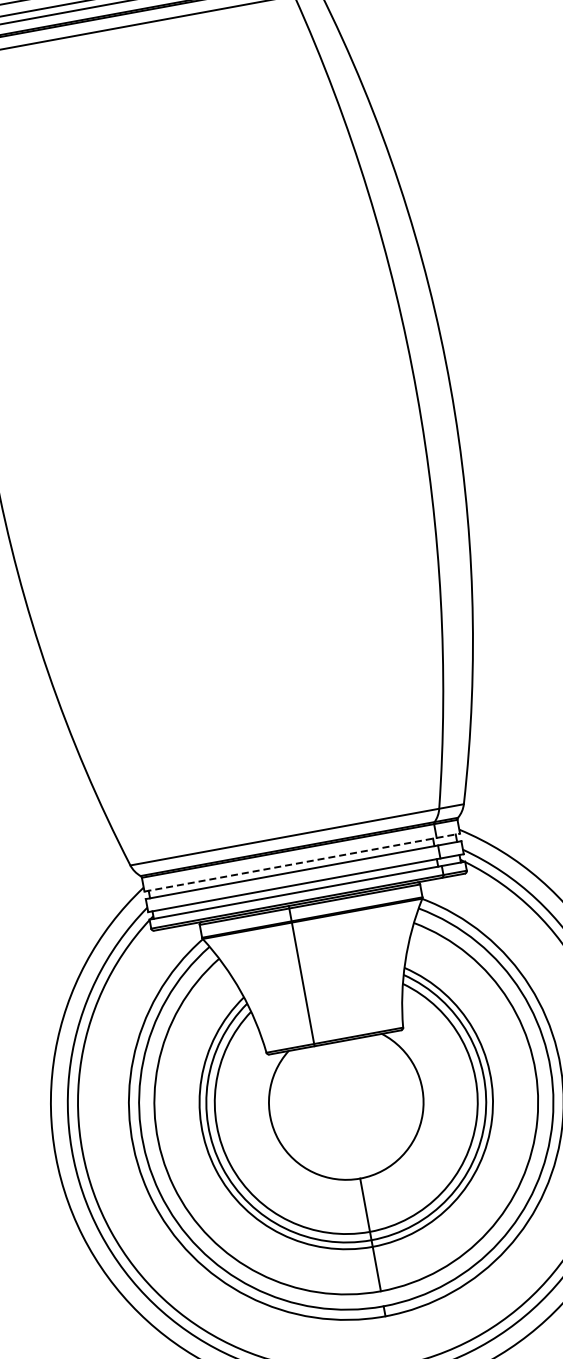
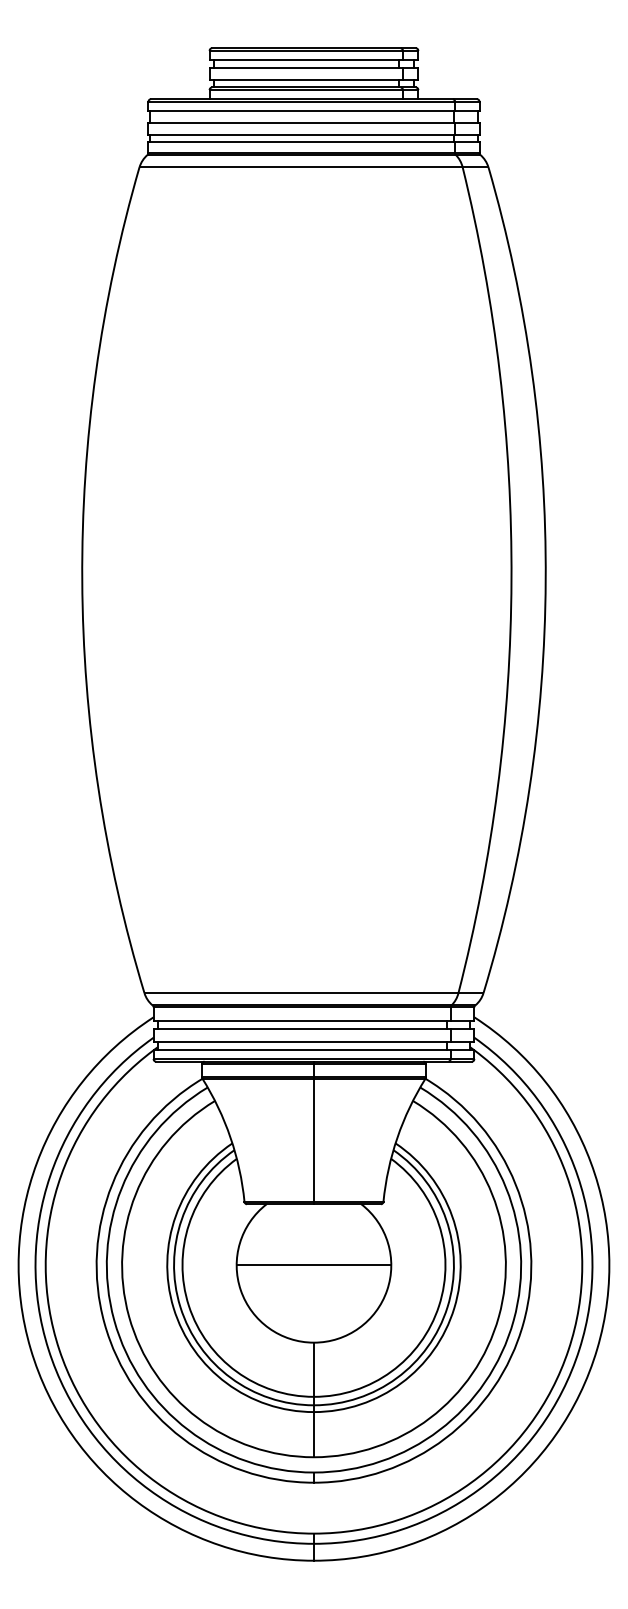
line: (302, 862) -> (314, 1021), dashed -> solid
line: (302, 975) -> (314, 1132), moved
line: (345, 1102) -> (313, 1265), added

